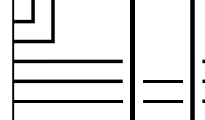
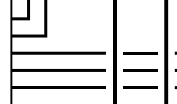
line: (162, 61) -> (140, 53), added

